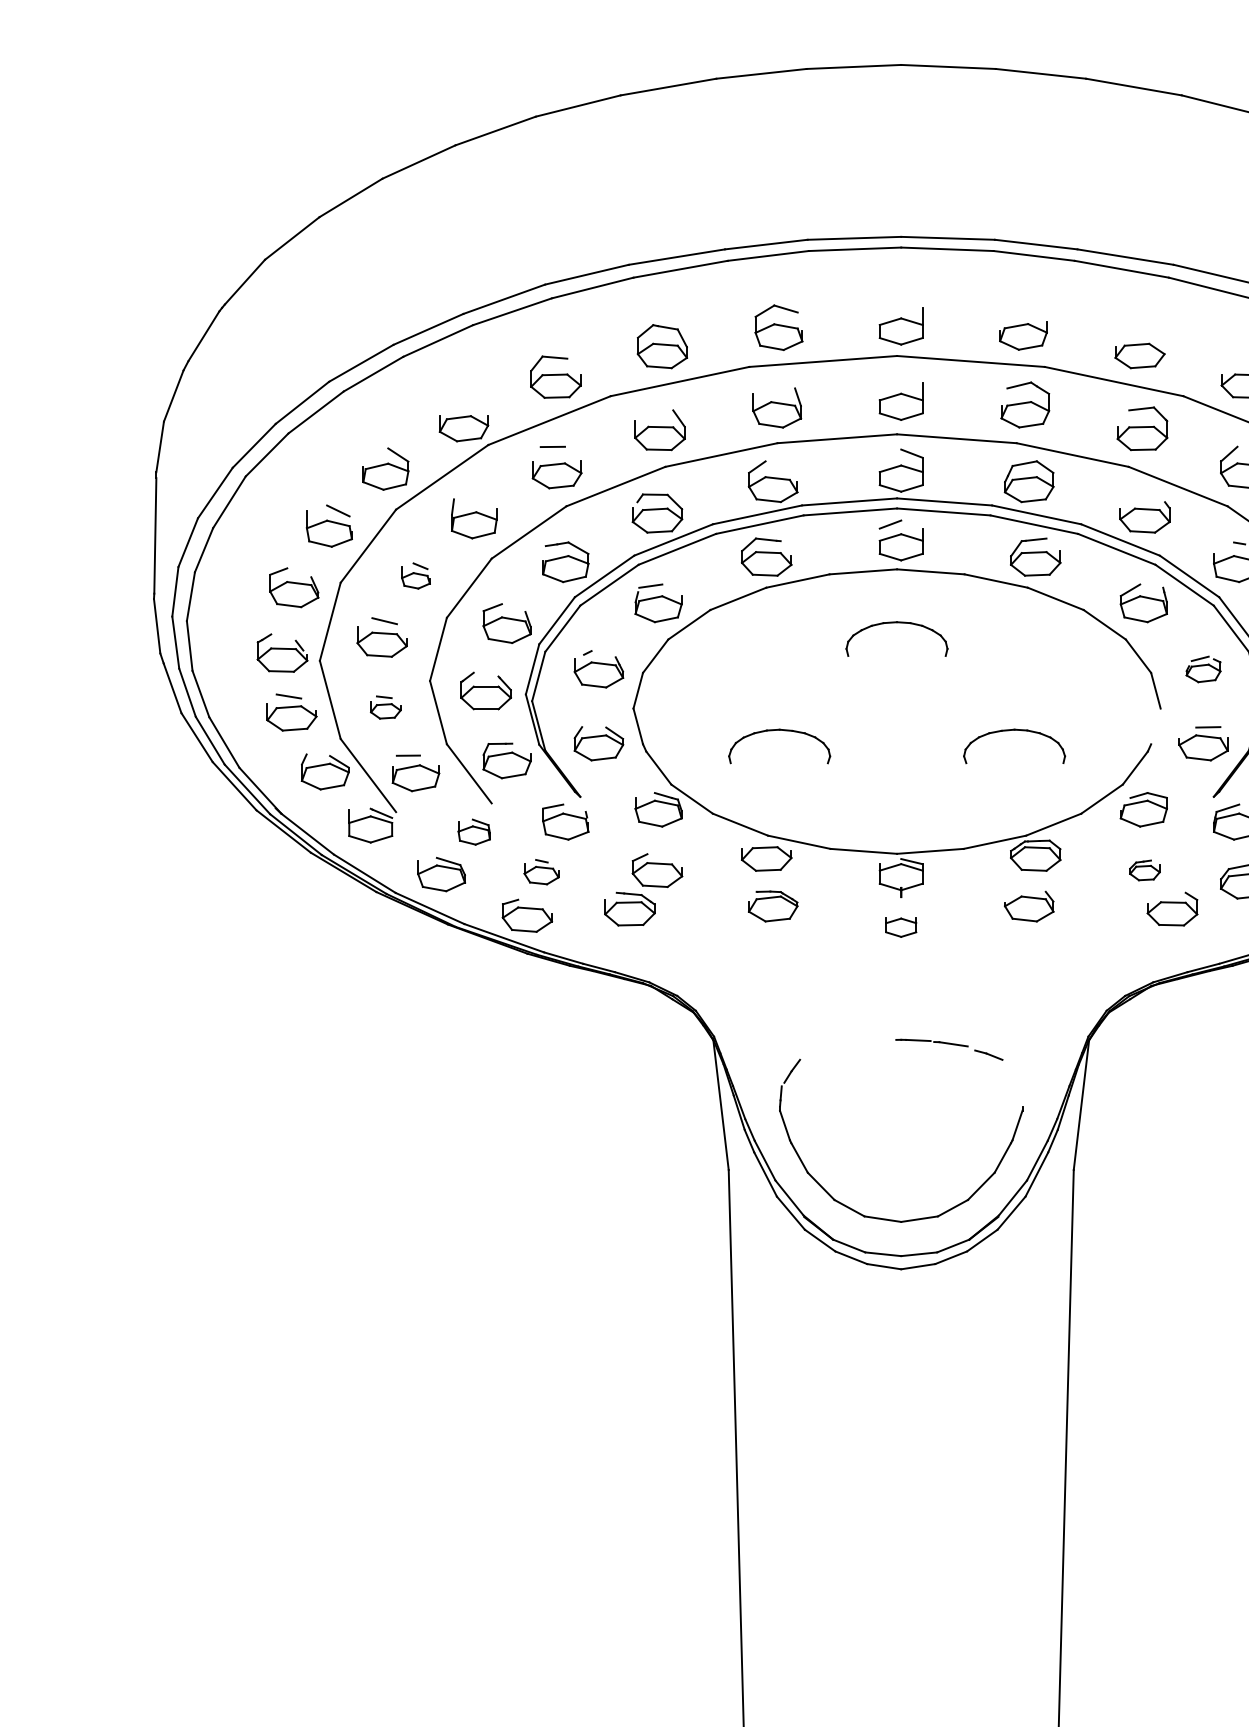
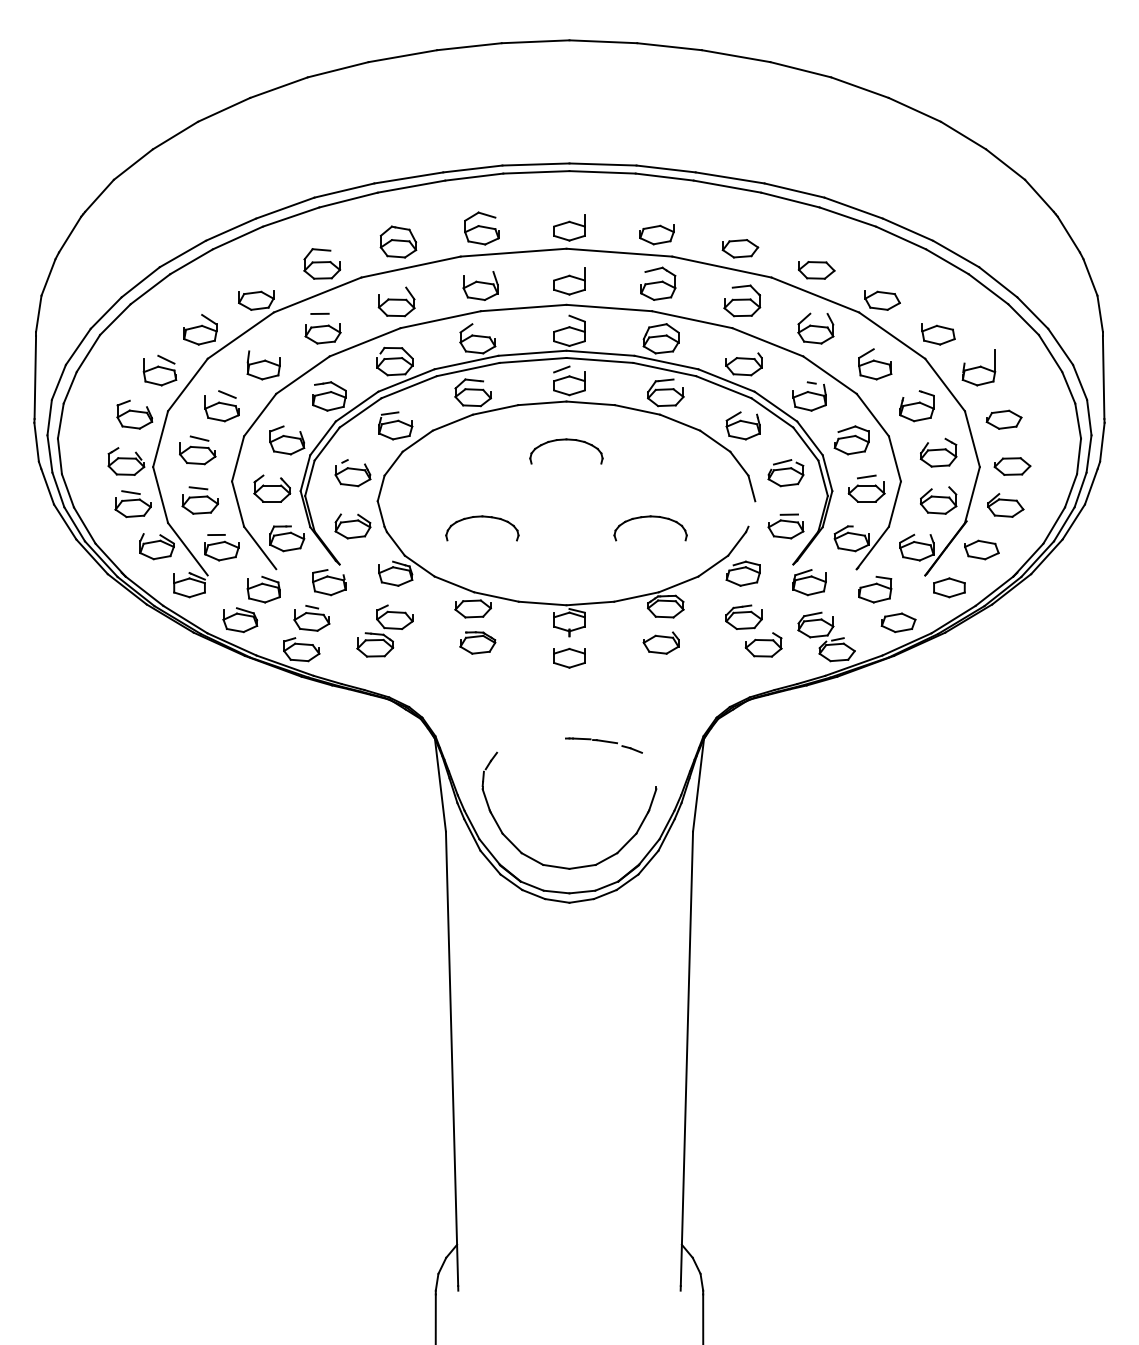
part: (415, 576) -> (221, 406), size x1.67
part: (1202, 669) -> (785, 473), size x1.43
part: (385, 707) -> (200, 500), size x1.67
part: (473, 831) -> (263, 589), size x1.43
part: (1144, 869) -> (743, 616), size x1.67
part: (540, 872) -> (311, 618), size x1.43
part: (901, 926) -> (569, 657), size x1.43

